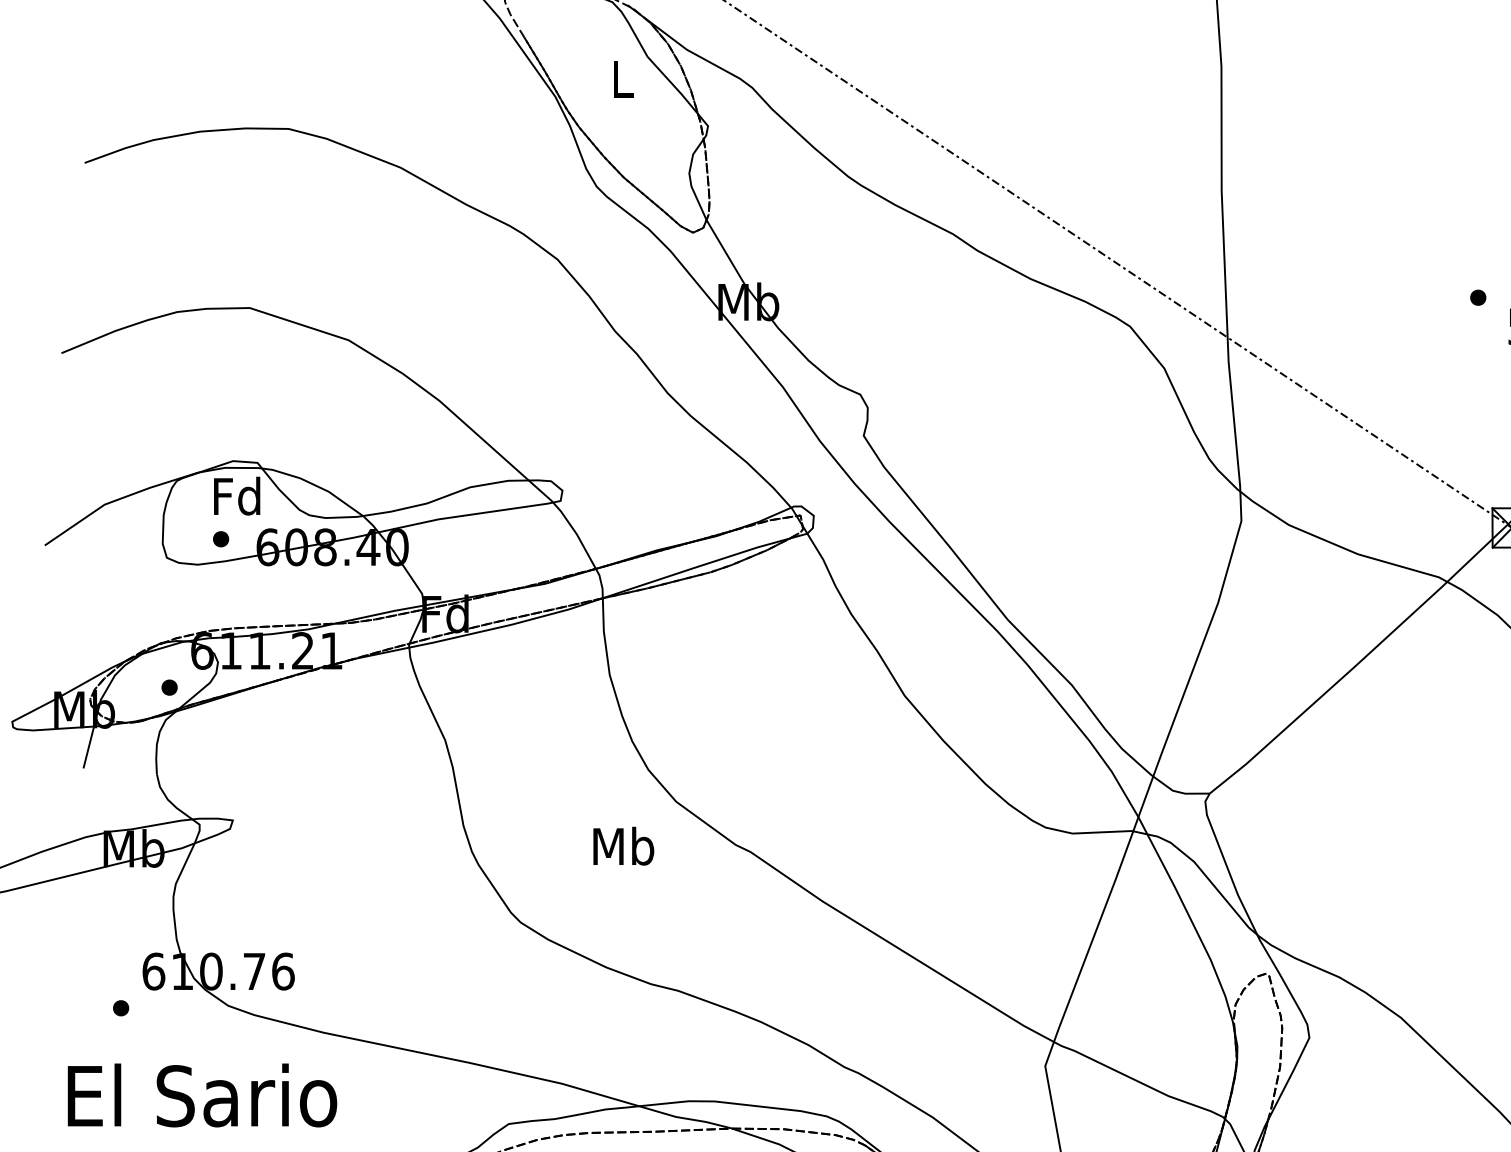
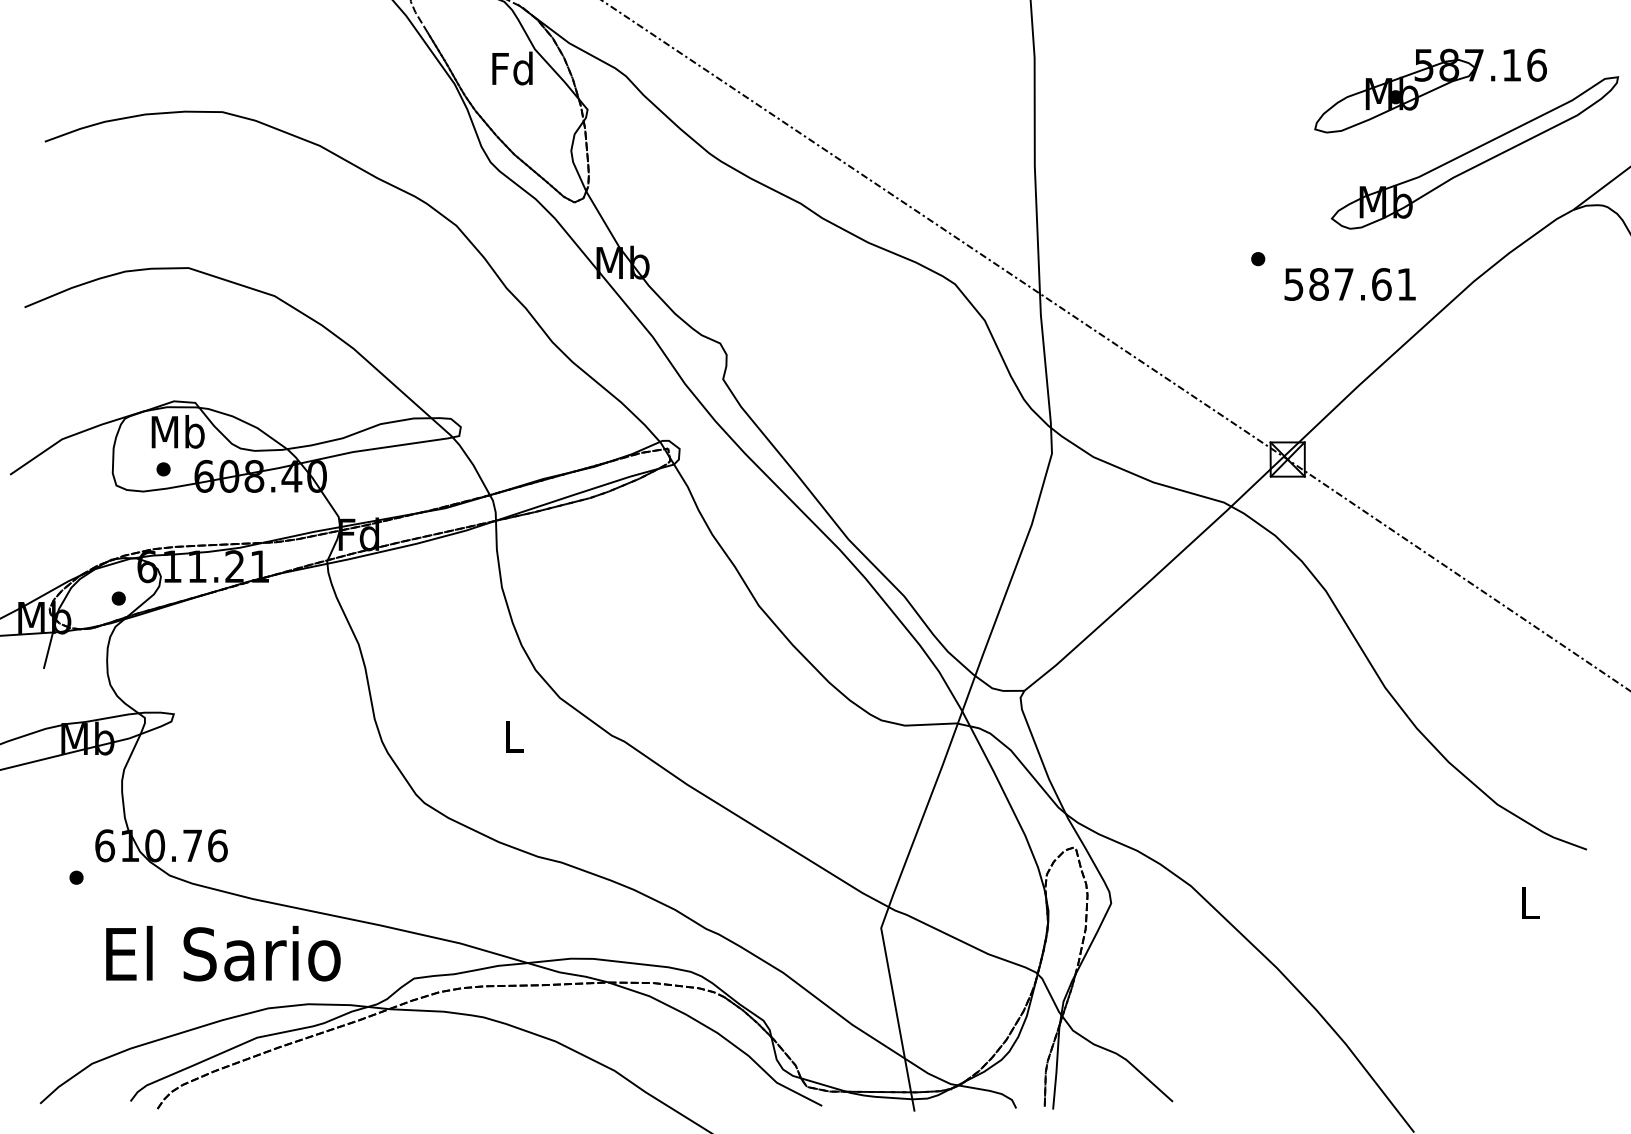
text: (621, 78) -> (512, 68), L -> Fd
text: (237, 495) -> (177, 431), Fd -> Mb
text: (622, 846) -> (513, 736), Mb -> L
text: (202, 1095) -> (223, 953), moved

